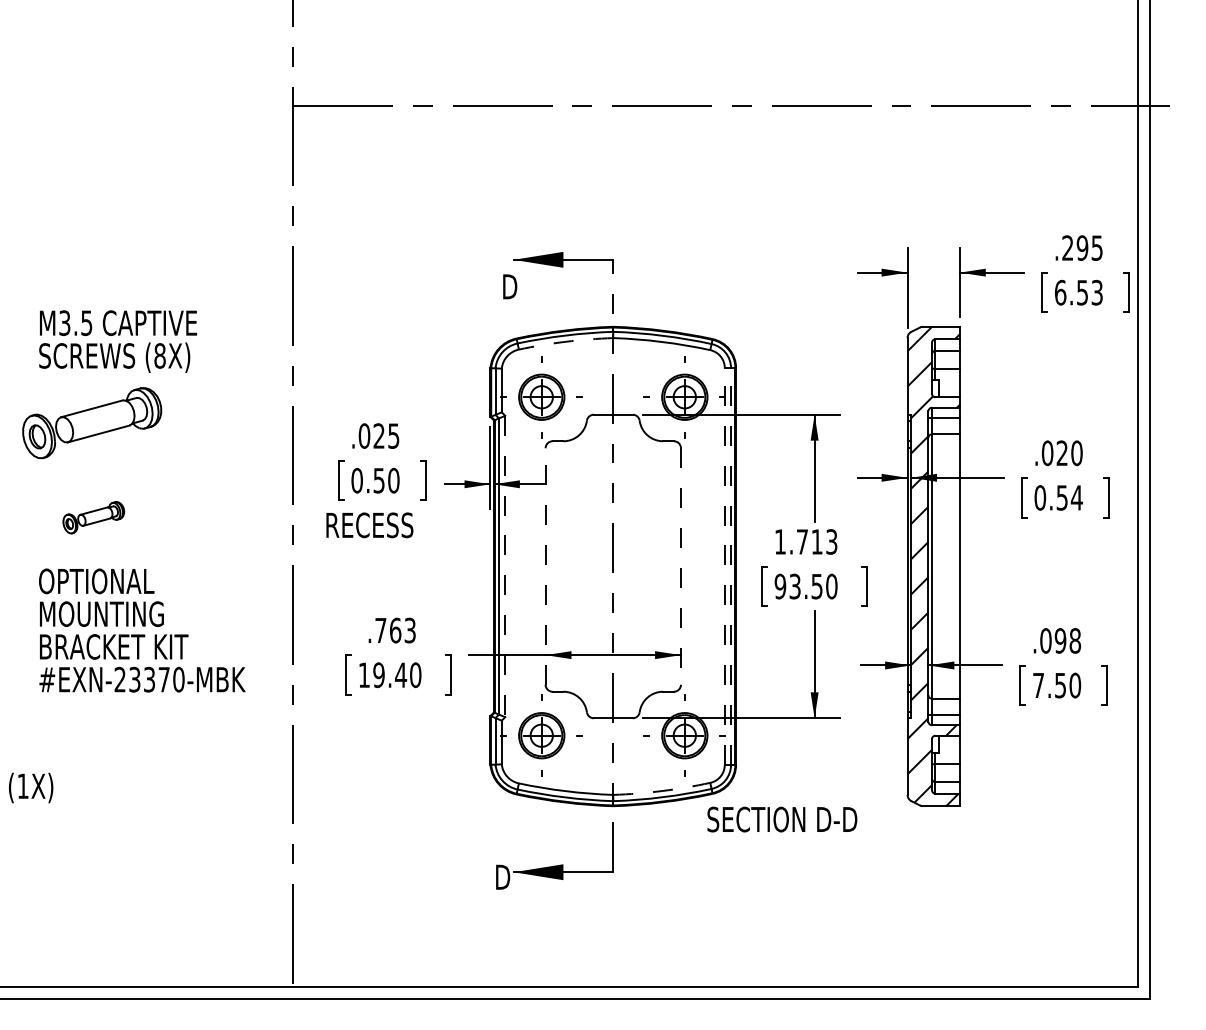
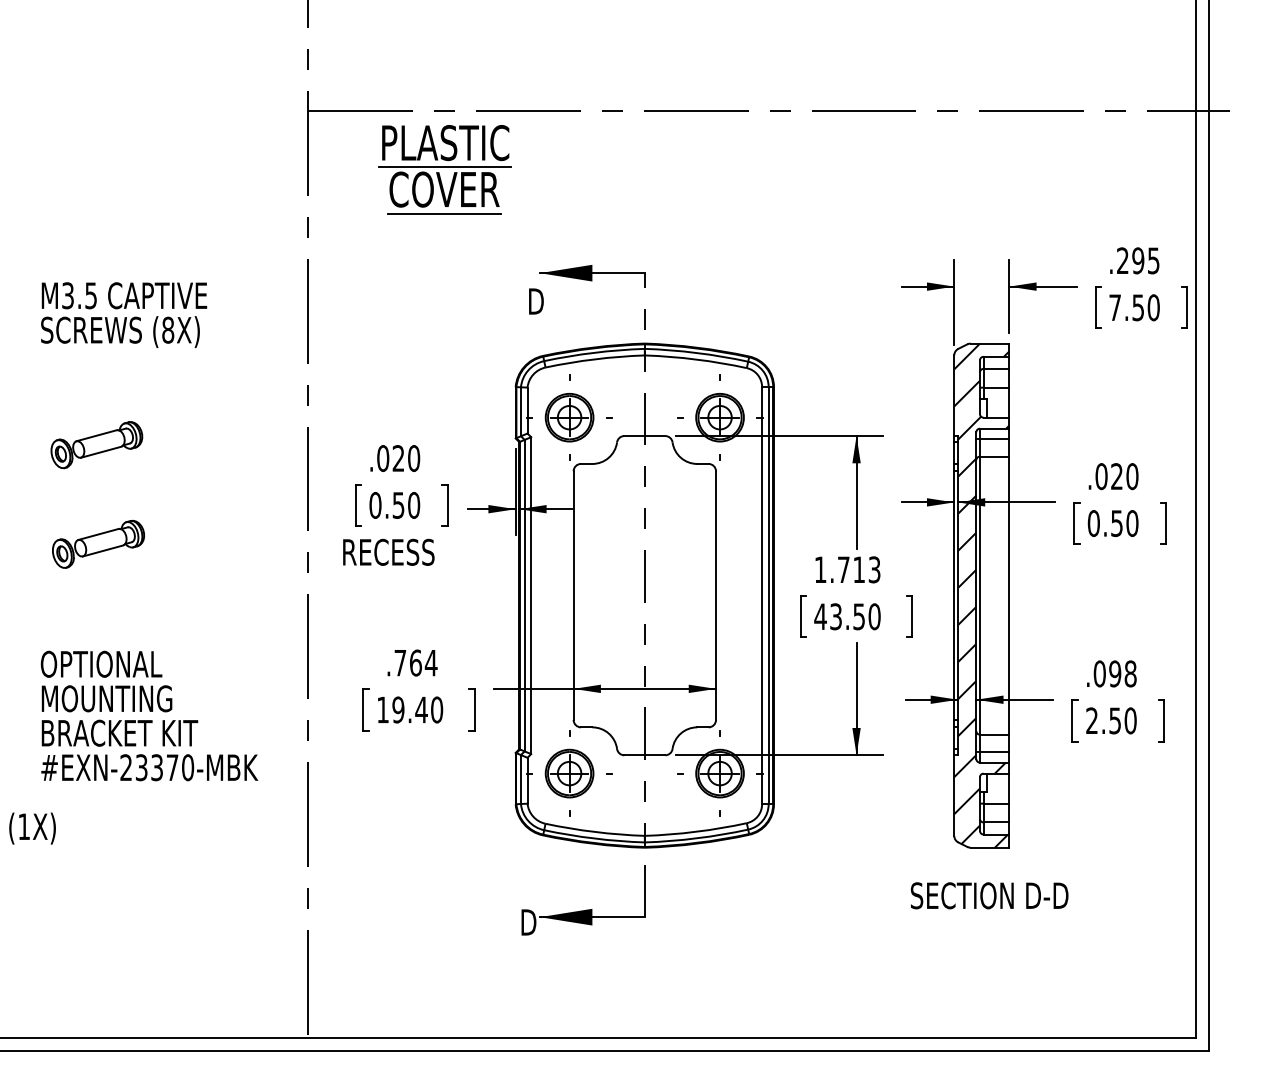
part: (422, 161) -> (444, 169), added
text: (1078, 292) -> (1134, 307), 6.53 -> 7.50
text: (118, 340) -> (124, 314), moved
arc: (565, 341) -> (594, 359), dashed -> solid
part: (91, 423) -> (96, 445), size x0.62
text: (394, 436) -> (414, 458), .025 -> .020
text: (1077, 497) -> (1132, 523), 0.54 -> 0.50
part: (93, 517) -> (98, 544), size x1.43
line: (545, 566) -> (573, 595), dashed -> solid
line: (725, 566) -> (762, 595), dashed -> solid
line: (730, 566) -> (768, 595), dashed -> solid
line: (505, 567) -> (531, 596), dashed -> solid
line: (681, 567) -> (716, 596), dashed -> solid
text: (780, 586) -> (820, 616), 93.50 -> 43.50
text: (142, 630) -> (149, 715), moved
text: (409, 630) -> (430, 662), .763 -> .764
text: (1038, 685) -> (1091, 720), 7.50 -> 2.50
arc: (662, 790) -> (696, 831), dashed -> solid
text: (782, 819) -> (989, 895), moved

